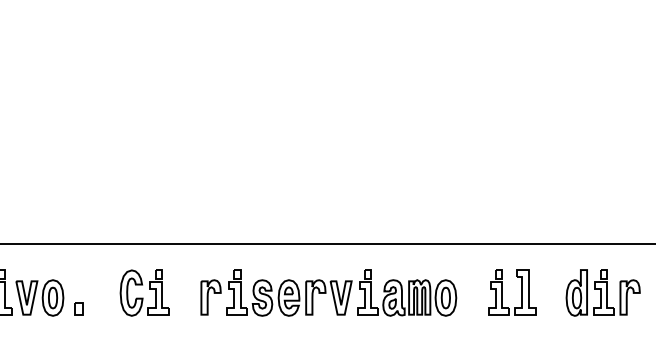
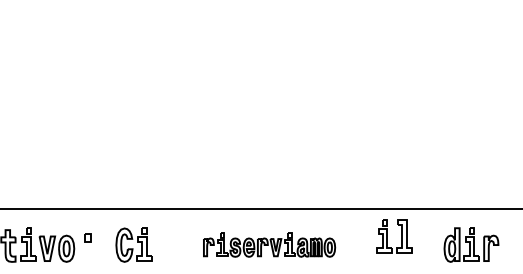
part: (328, 292) -> (269, 244), size x0.7
part: (502, 292) -> (387, 236), moved
part: (78, 308) -> (87, 237), moved

